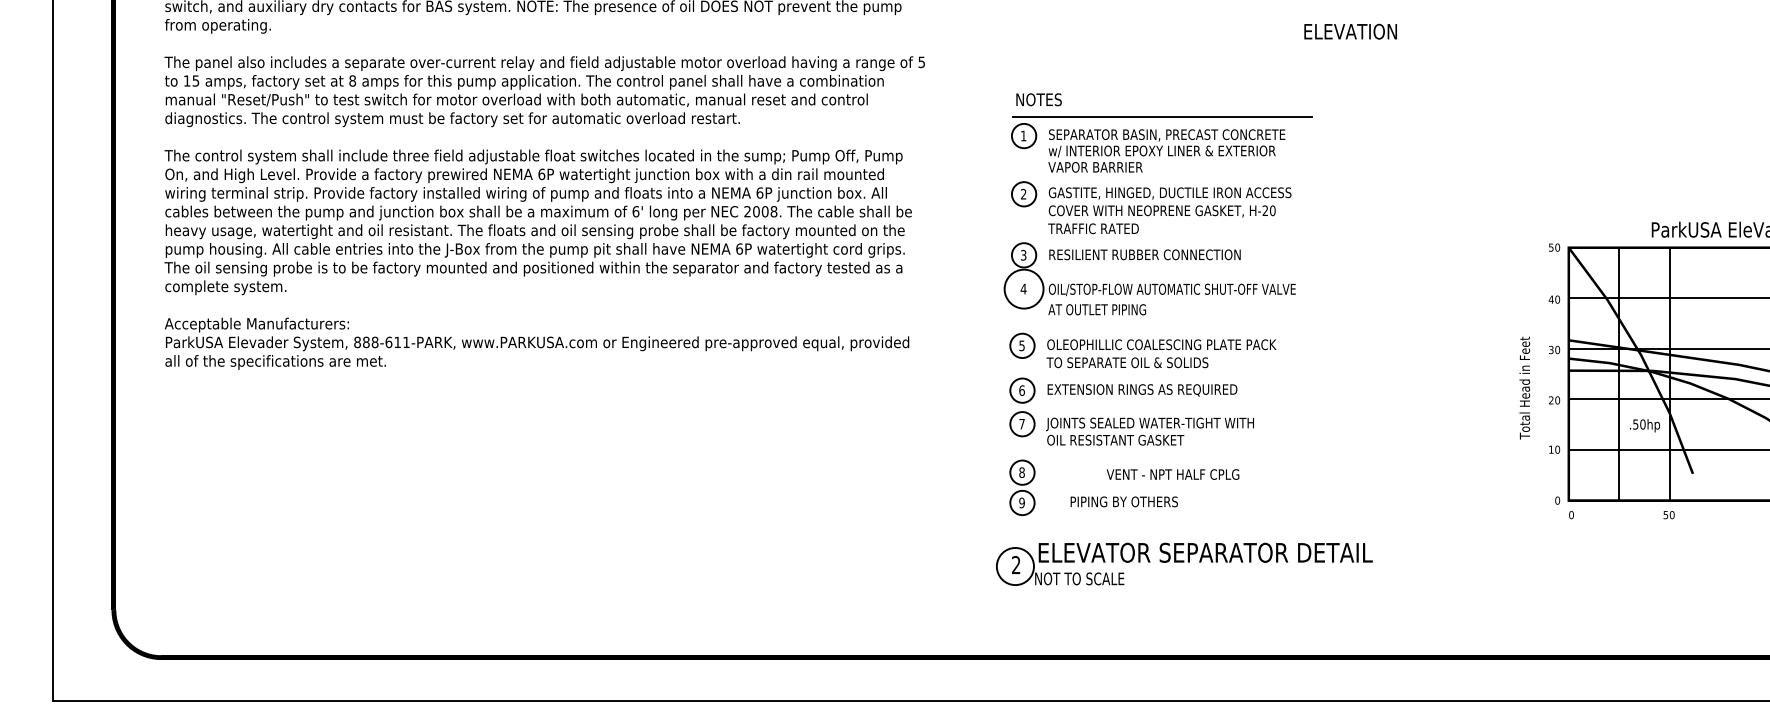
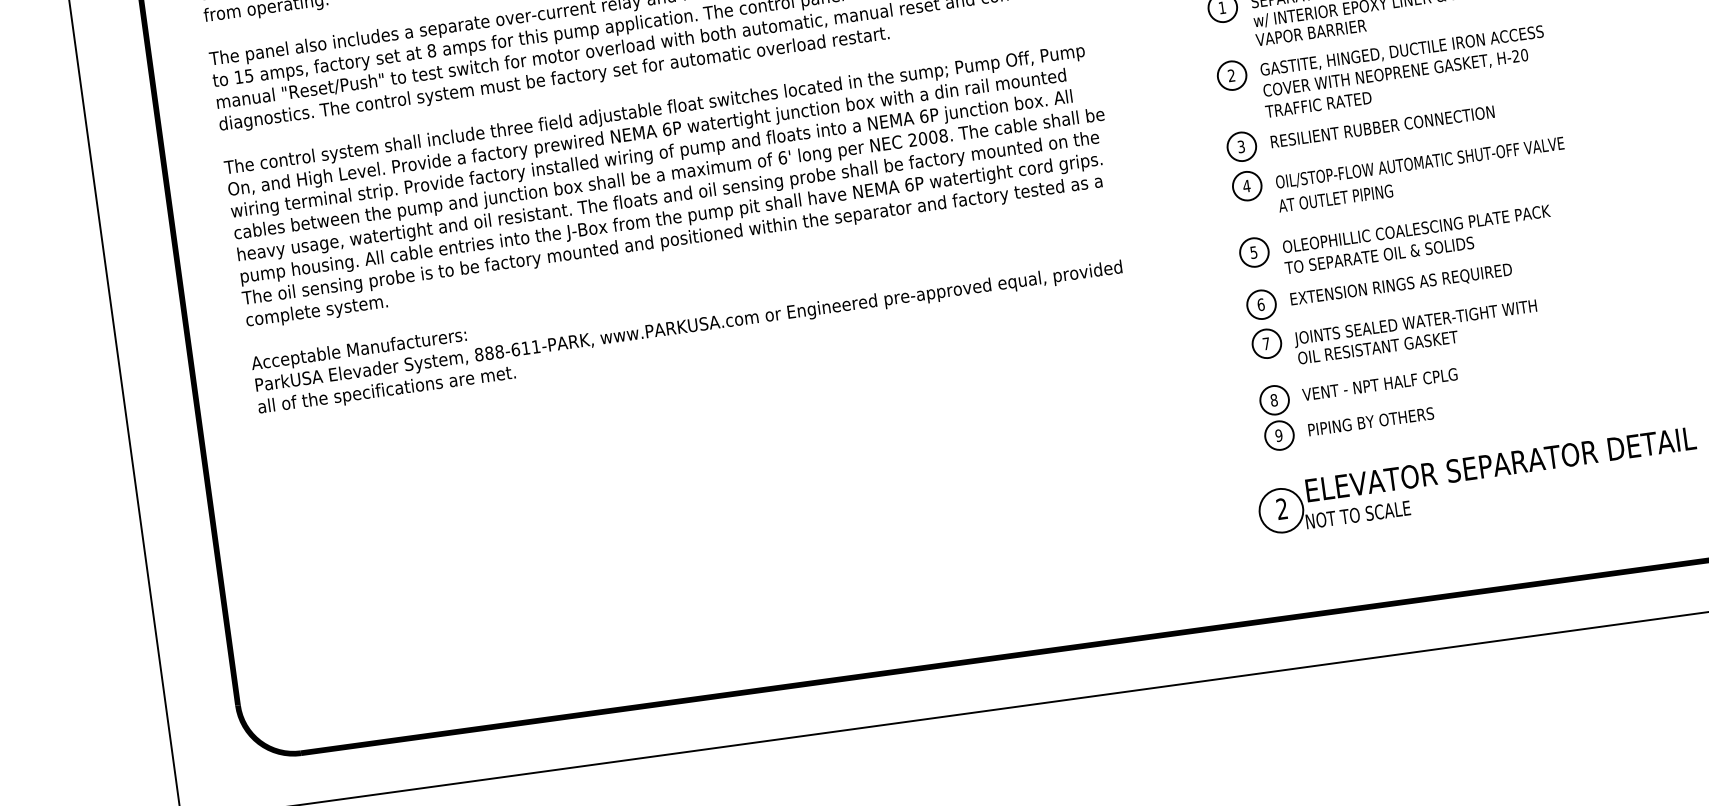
circle: (1023, 288) -> (1246, 185), size x0.62
text: (1172, 474) -> (1379, 384), moved
text: (1123, 501) -> (1370, 421), moved

